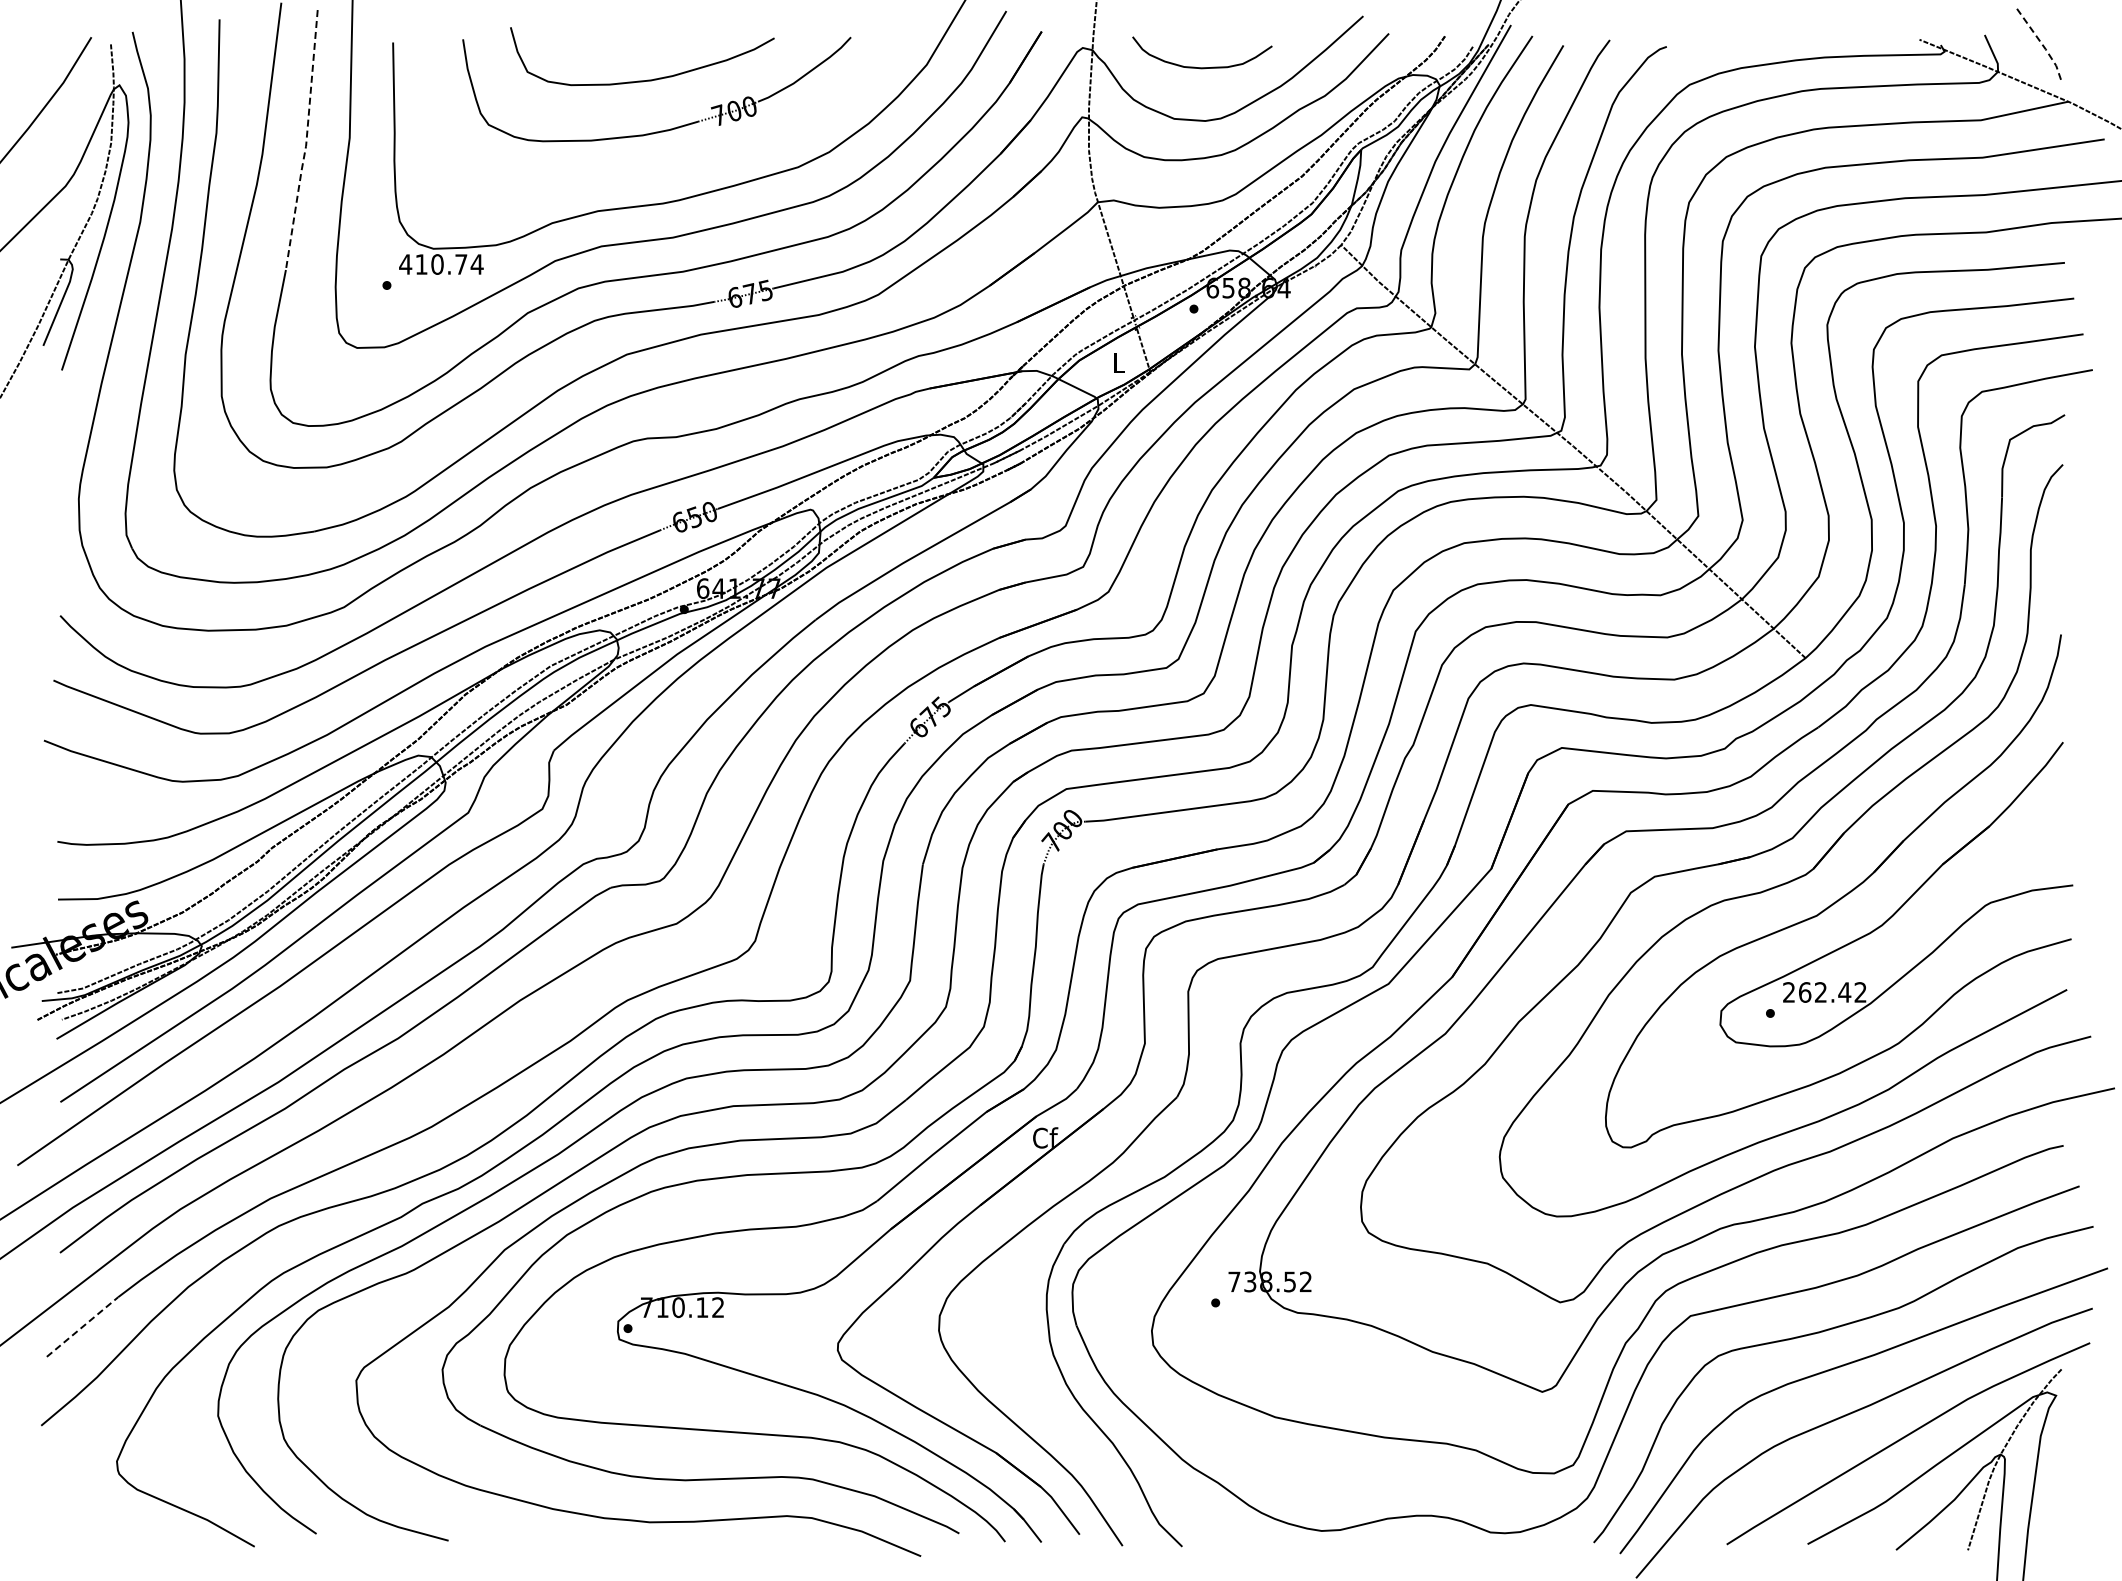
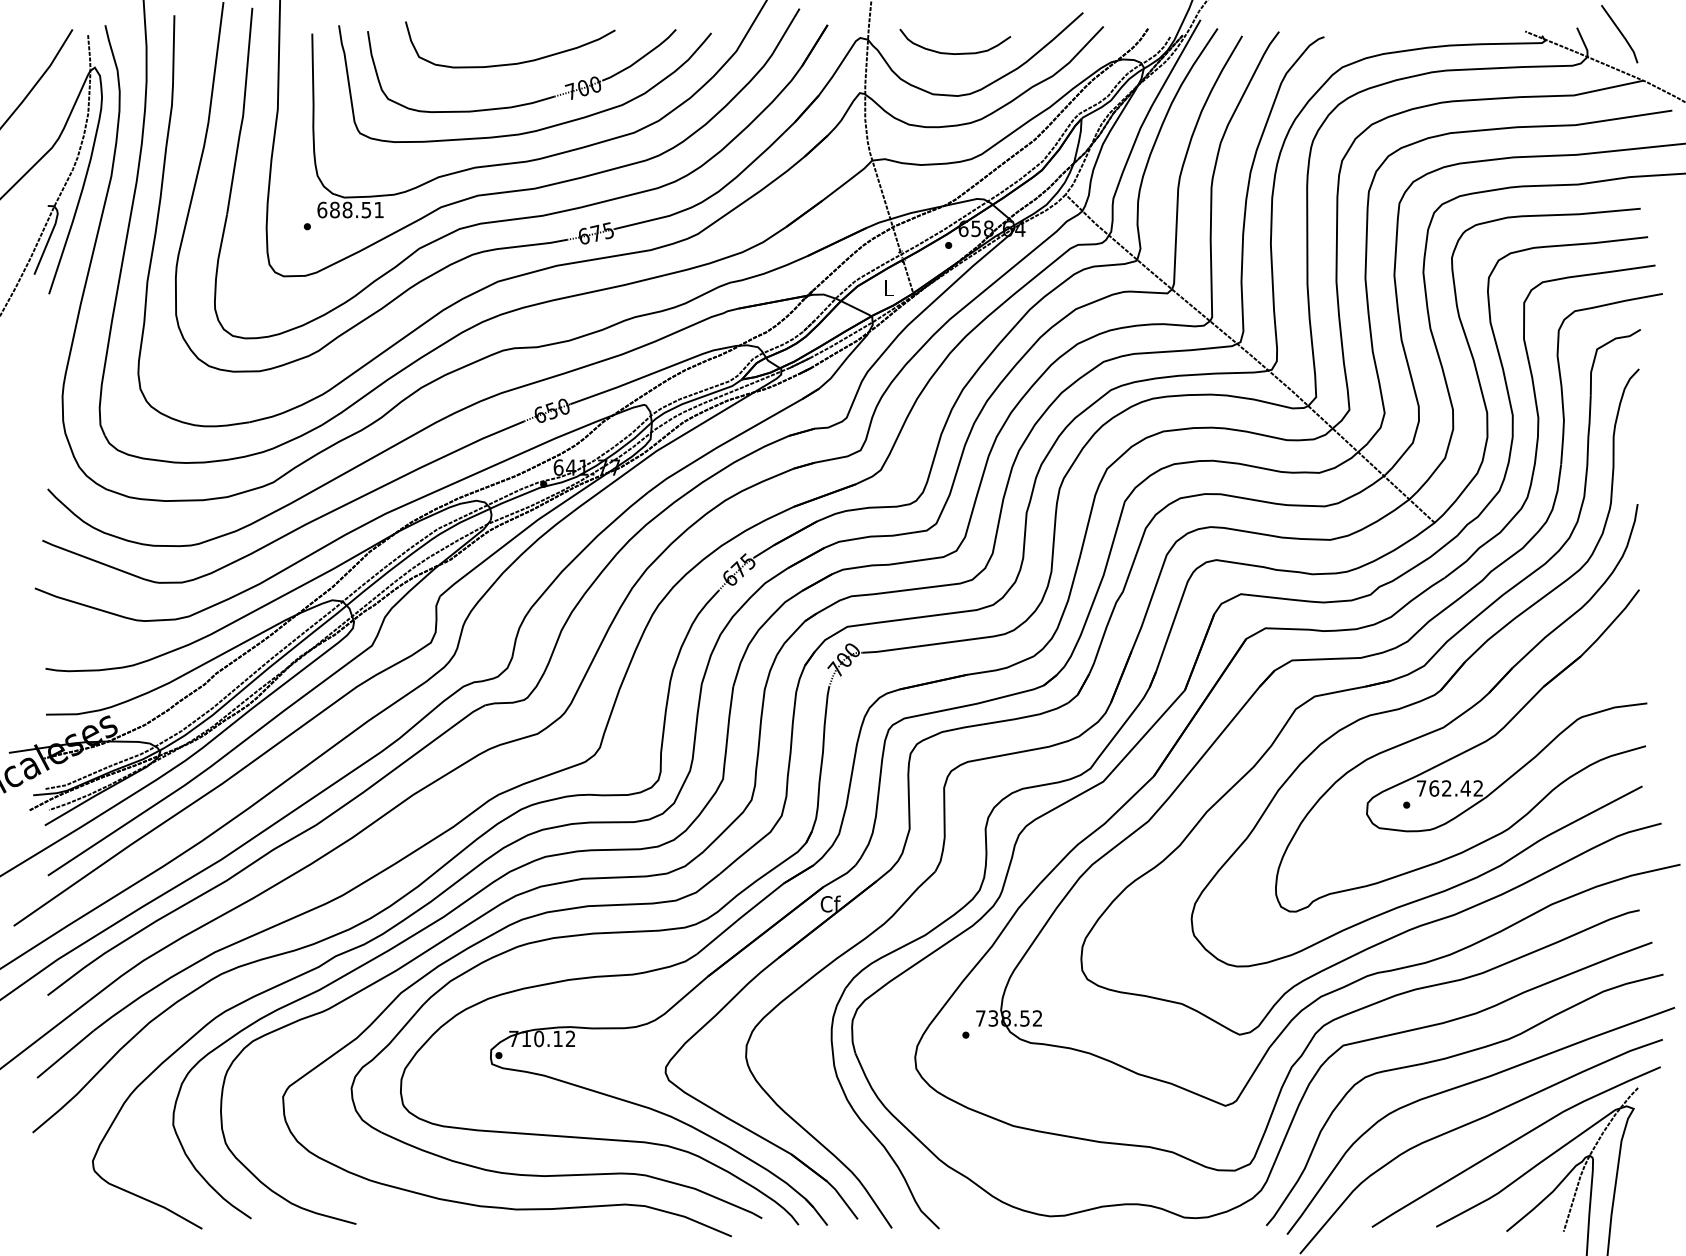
line: (2041, 42) -> (1622, 33), dashed -> solid
line: (306, 142) -> (243, 113), dashed -> solid
curve: (675, 163) -> (536, 129), added
text: (441, 264) -> (350, 210), 410.74 -> 688.51
text: (1788, 992) -> (1421, 788), 262.42 -> 762.42
line: (82, 1326) -> (65, 1053), dashed -> solid

